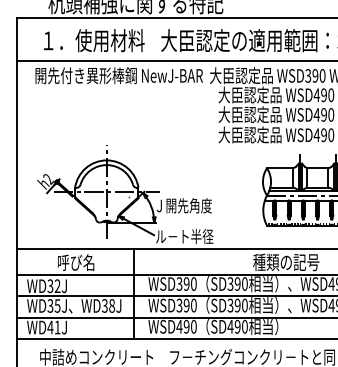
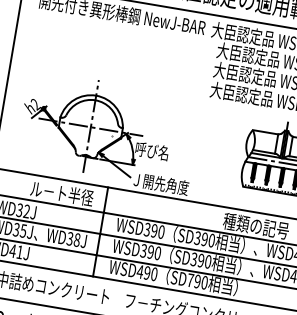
text: (182, 205) -> (163, 152), Ｊ開先角度 -> 呼び名
text: (184, 236) -> (160, 183), ル－ト半径 -> Ｊ開先角度
text: (89, 262) -> (62, 193), 呼び名 -> ル－ト半径
text: (230, 326) -> (190, 280), SD490 -> SD790

